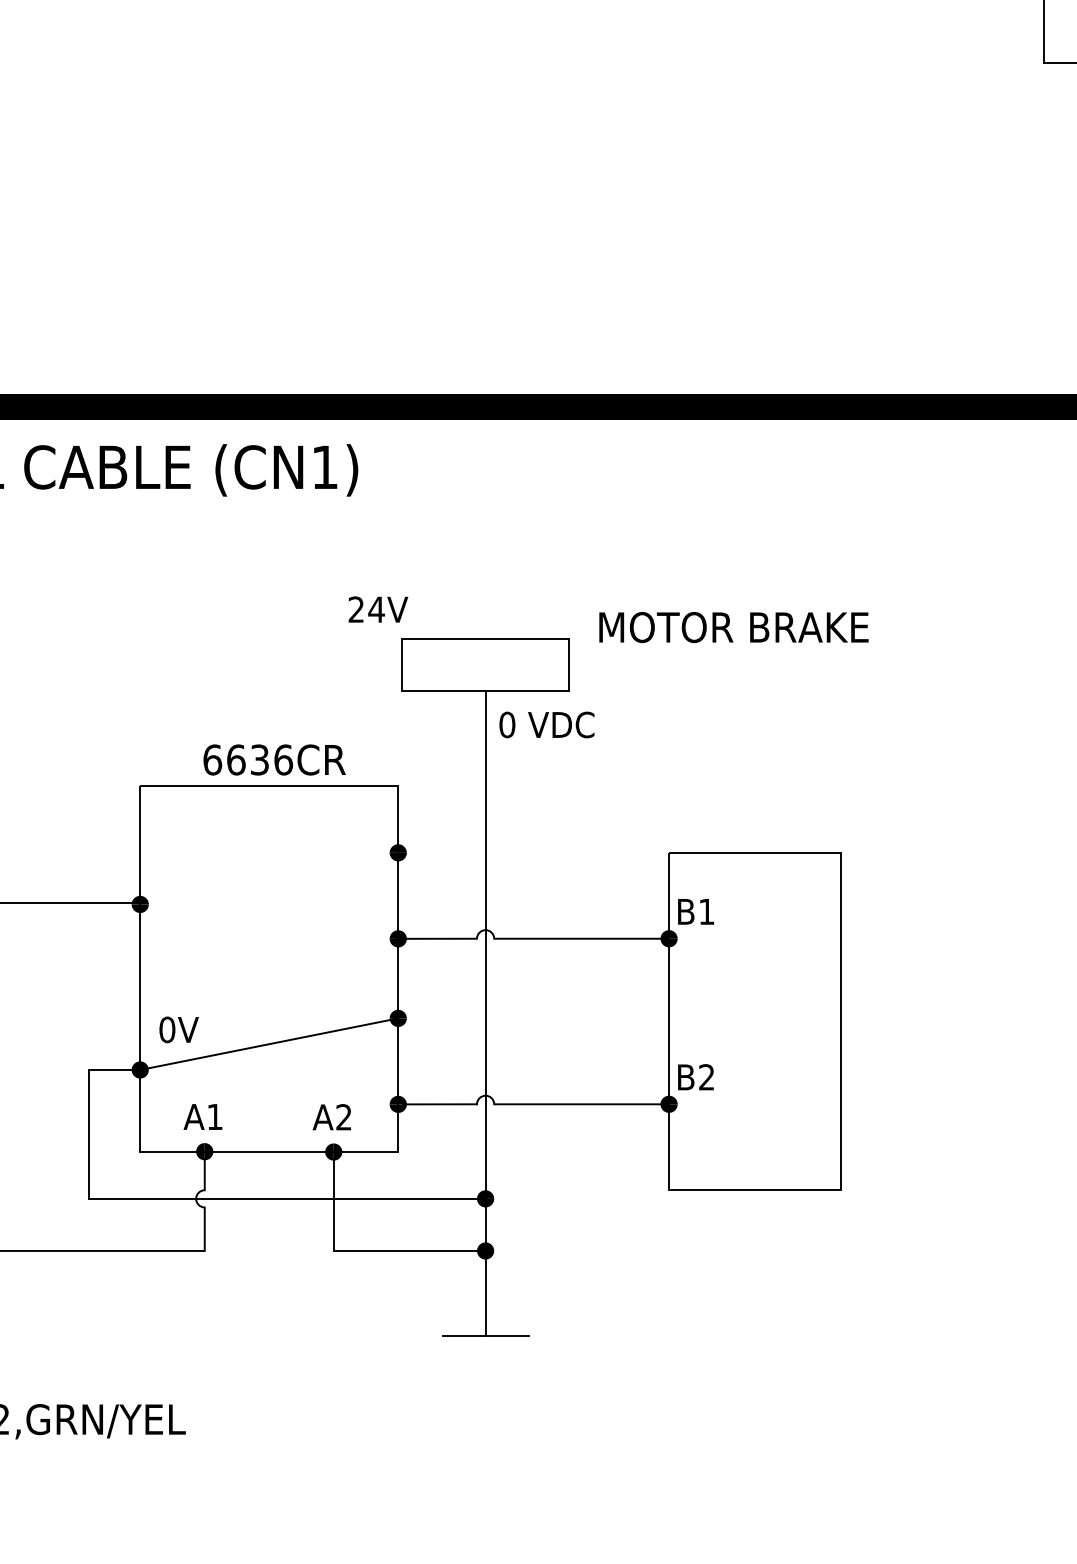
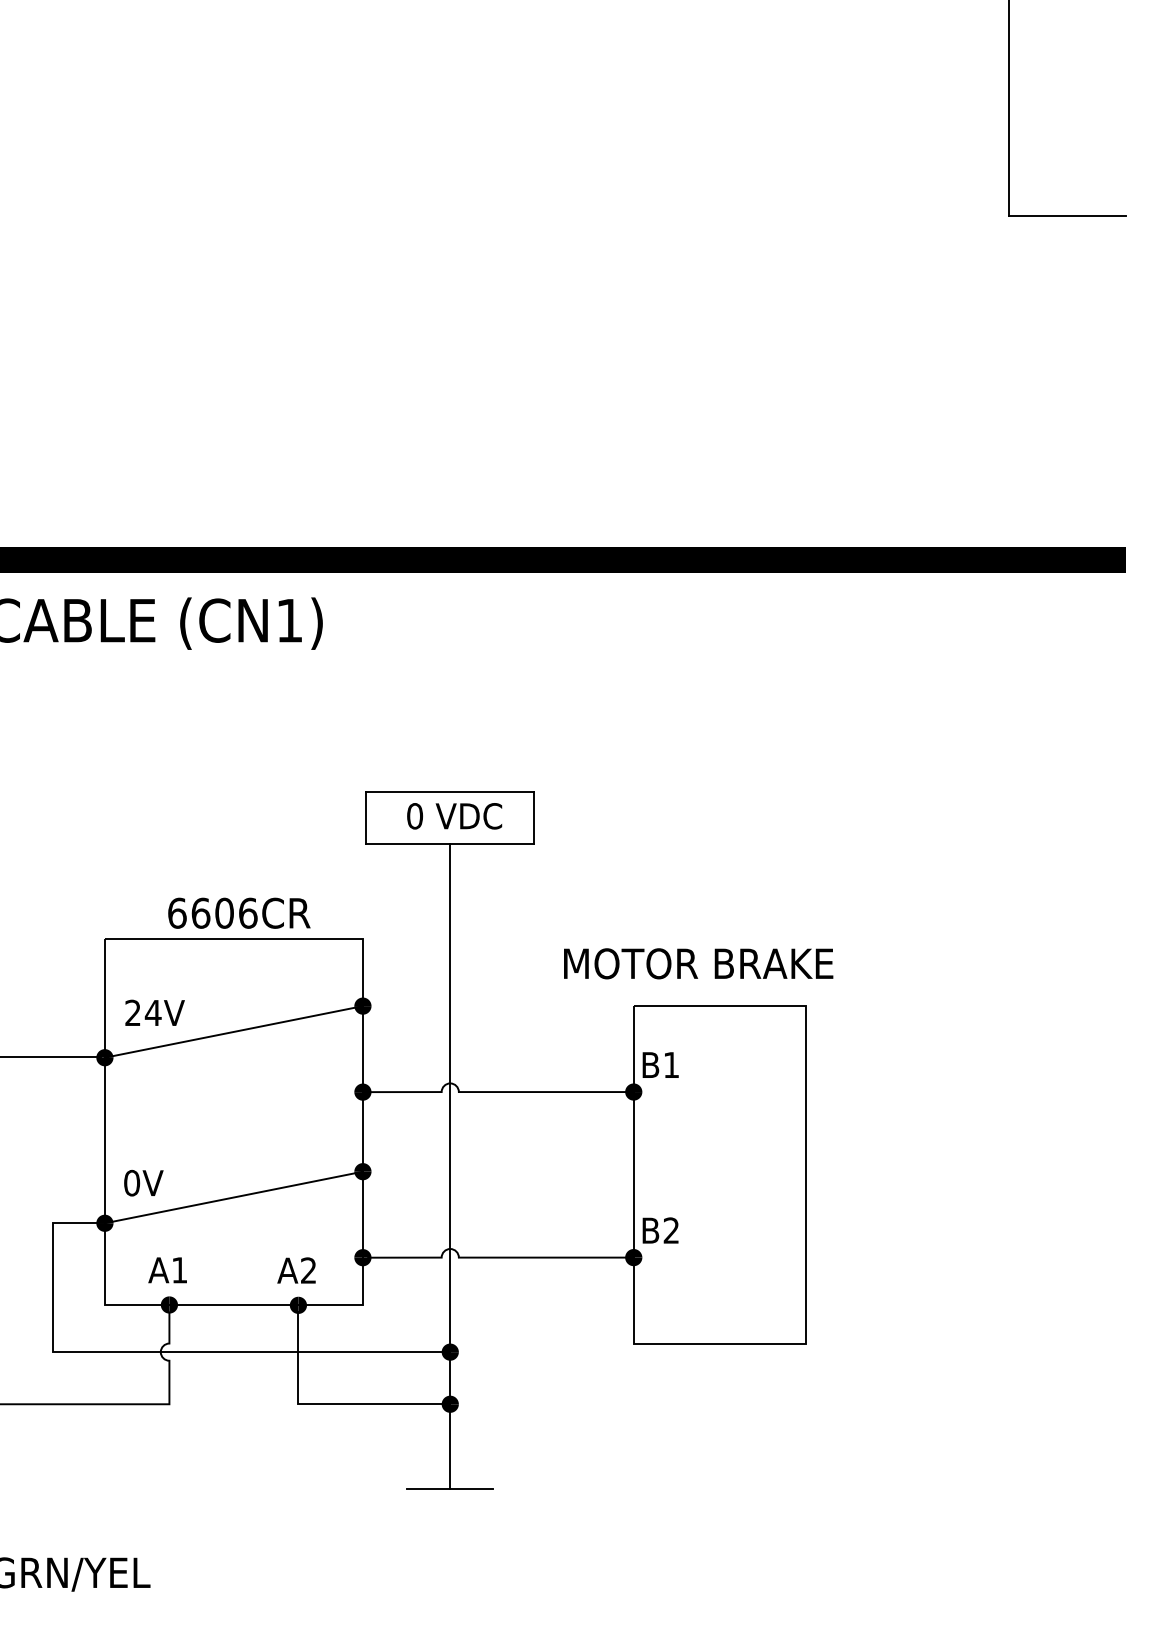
text: (377, 609) -> (154, 1012), moved
text: (733, 627) -> (698, 963), moved
text: (546, 725) -> (454, 816), moved
text: (259, 759) -> (224, 912), 6636CR -> 6606CR
line: (268, 878) -> (233, 1031), added

